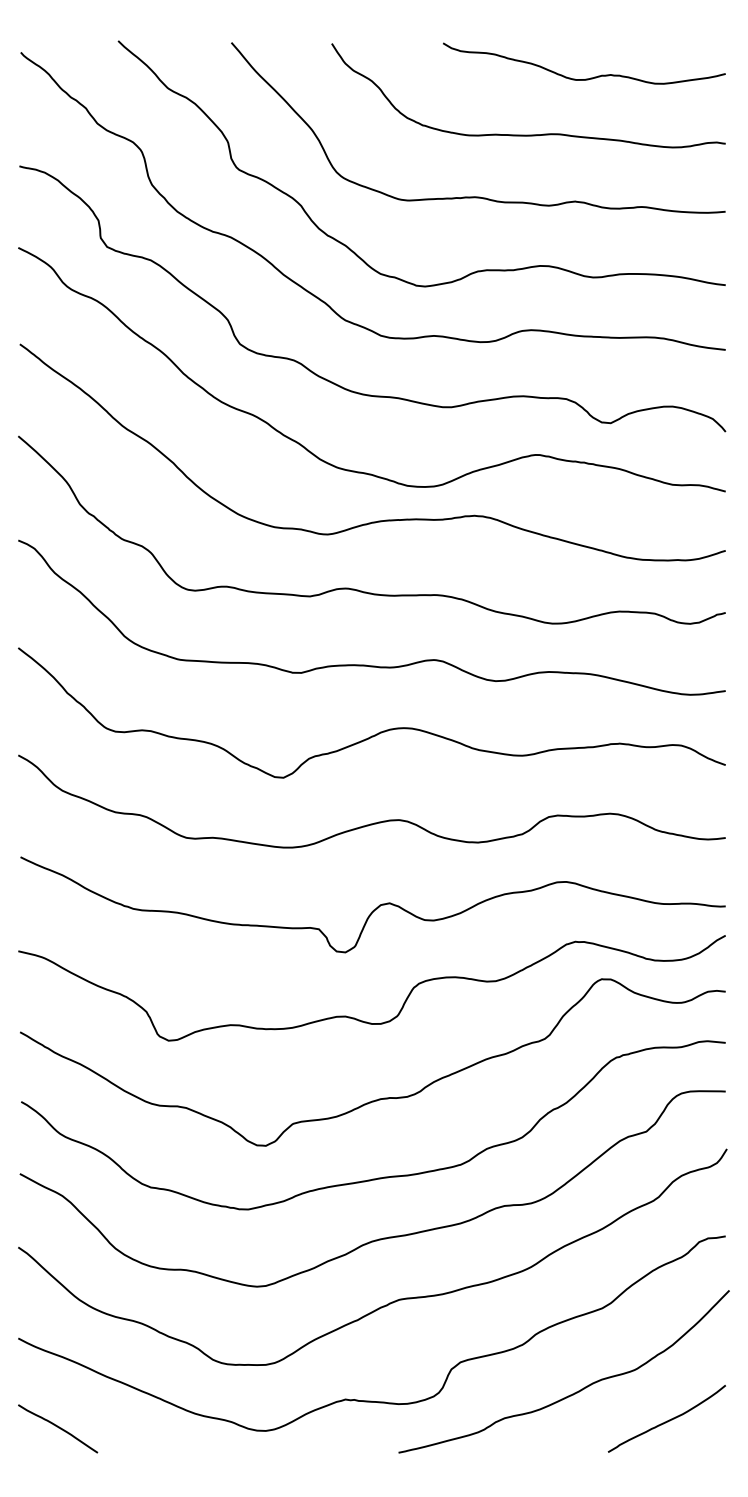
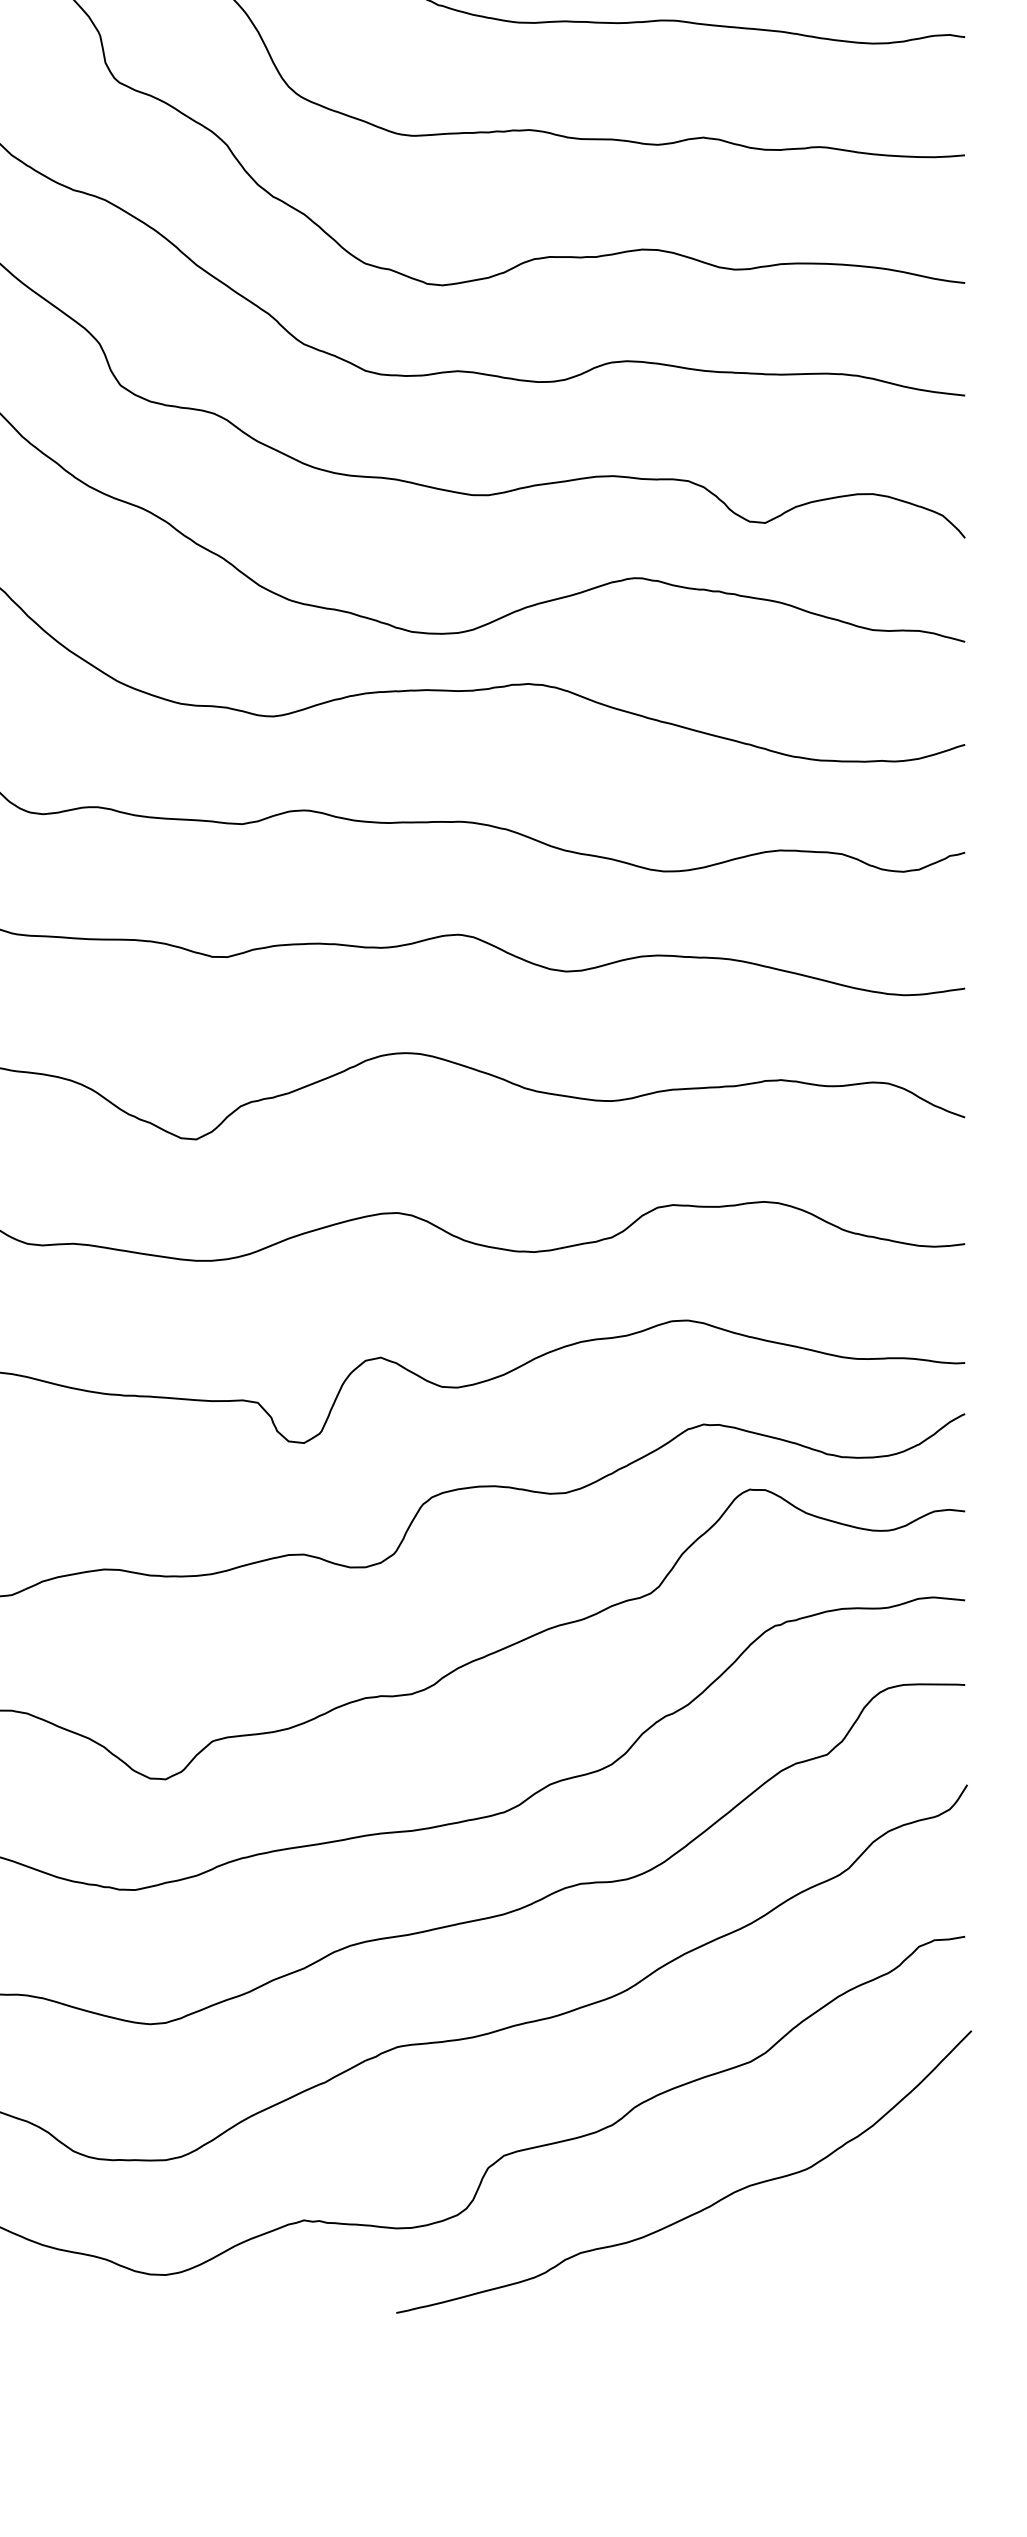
curve: (667, 1420) -> (863, 2256), removed

